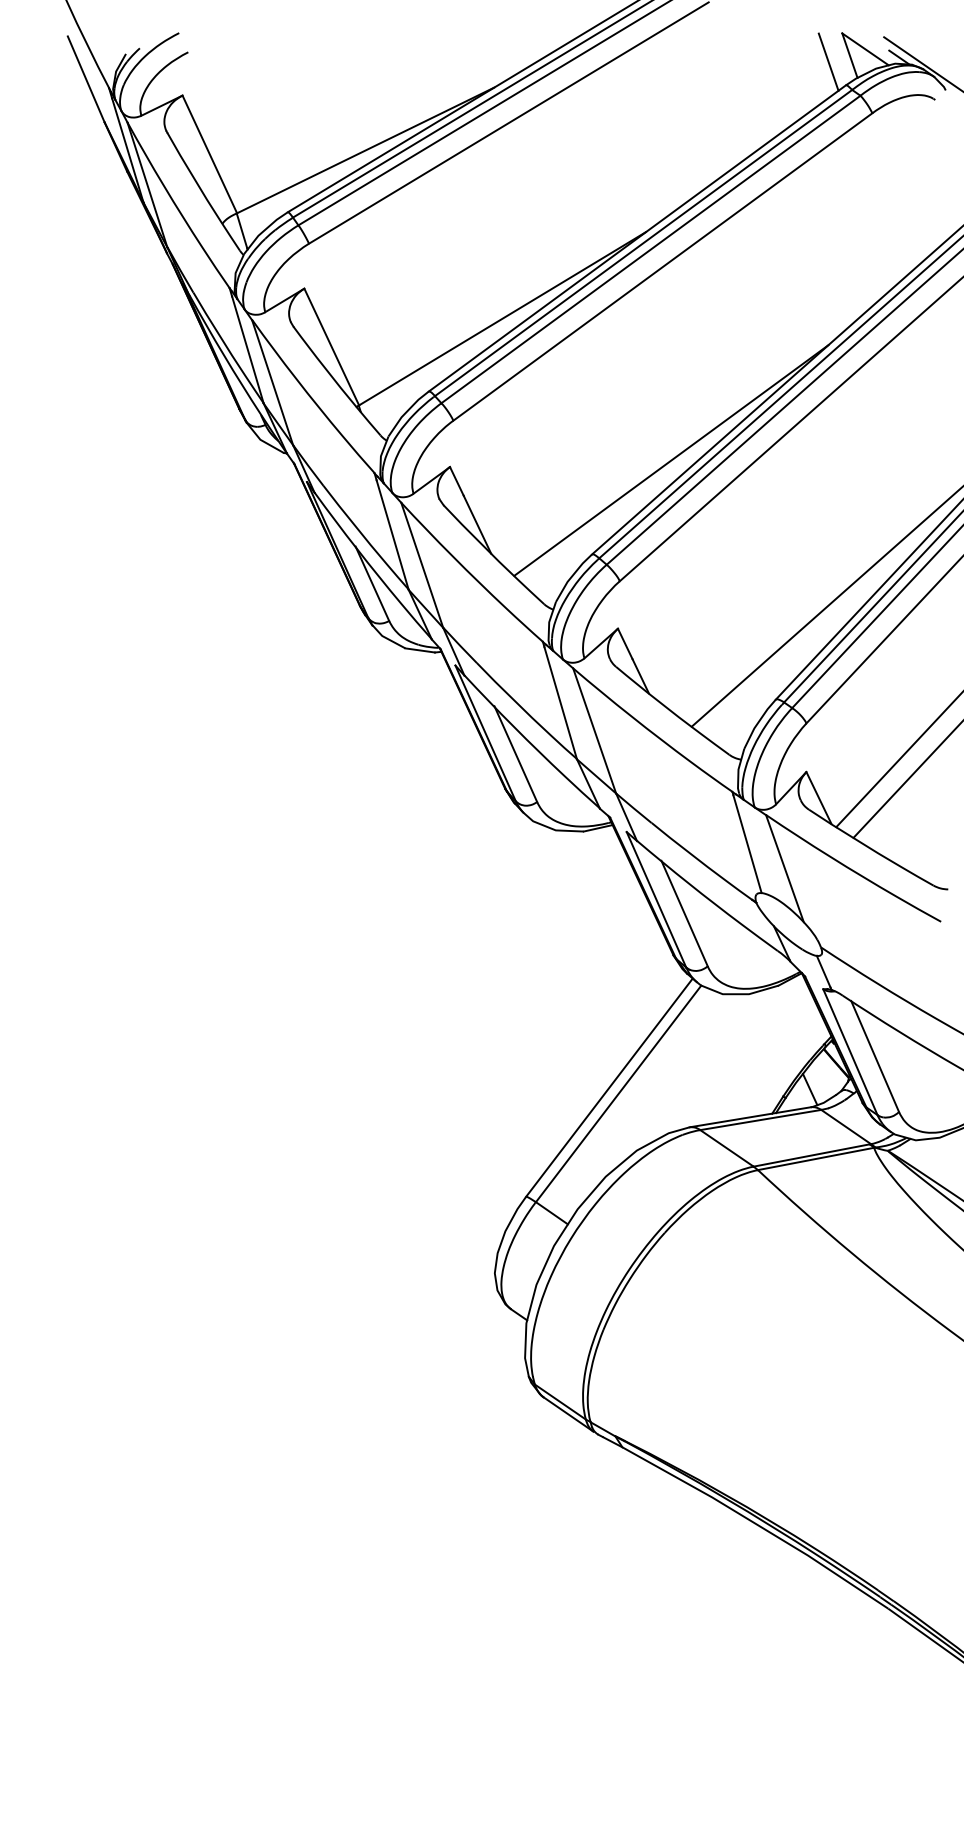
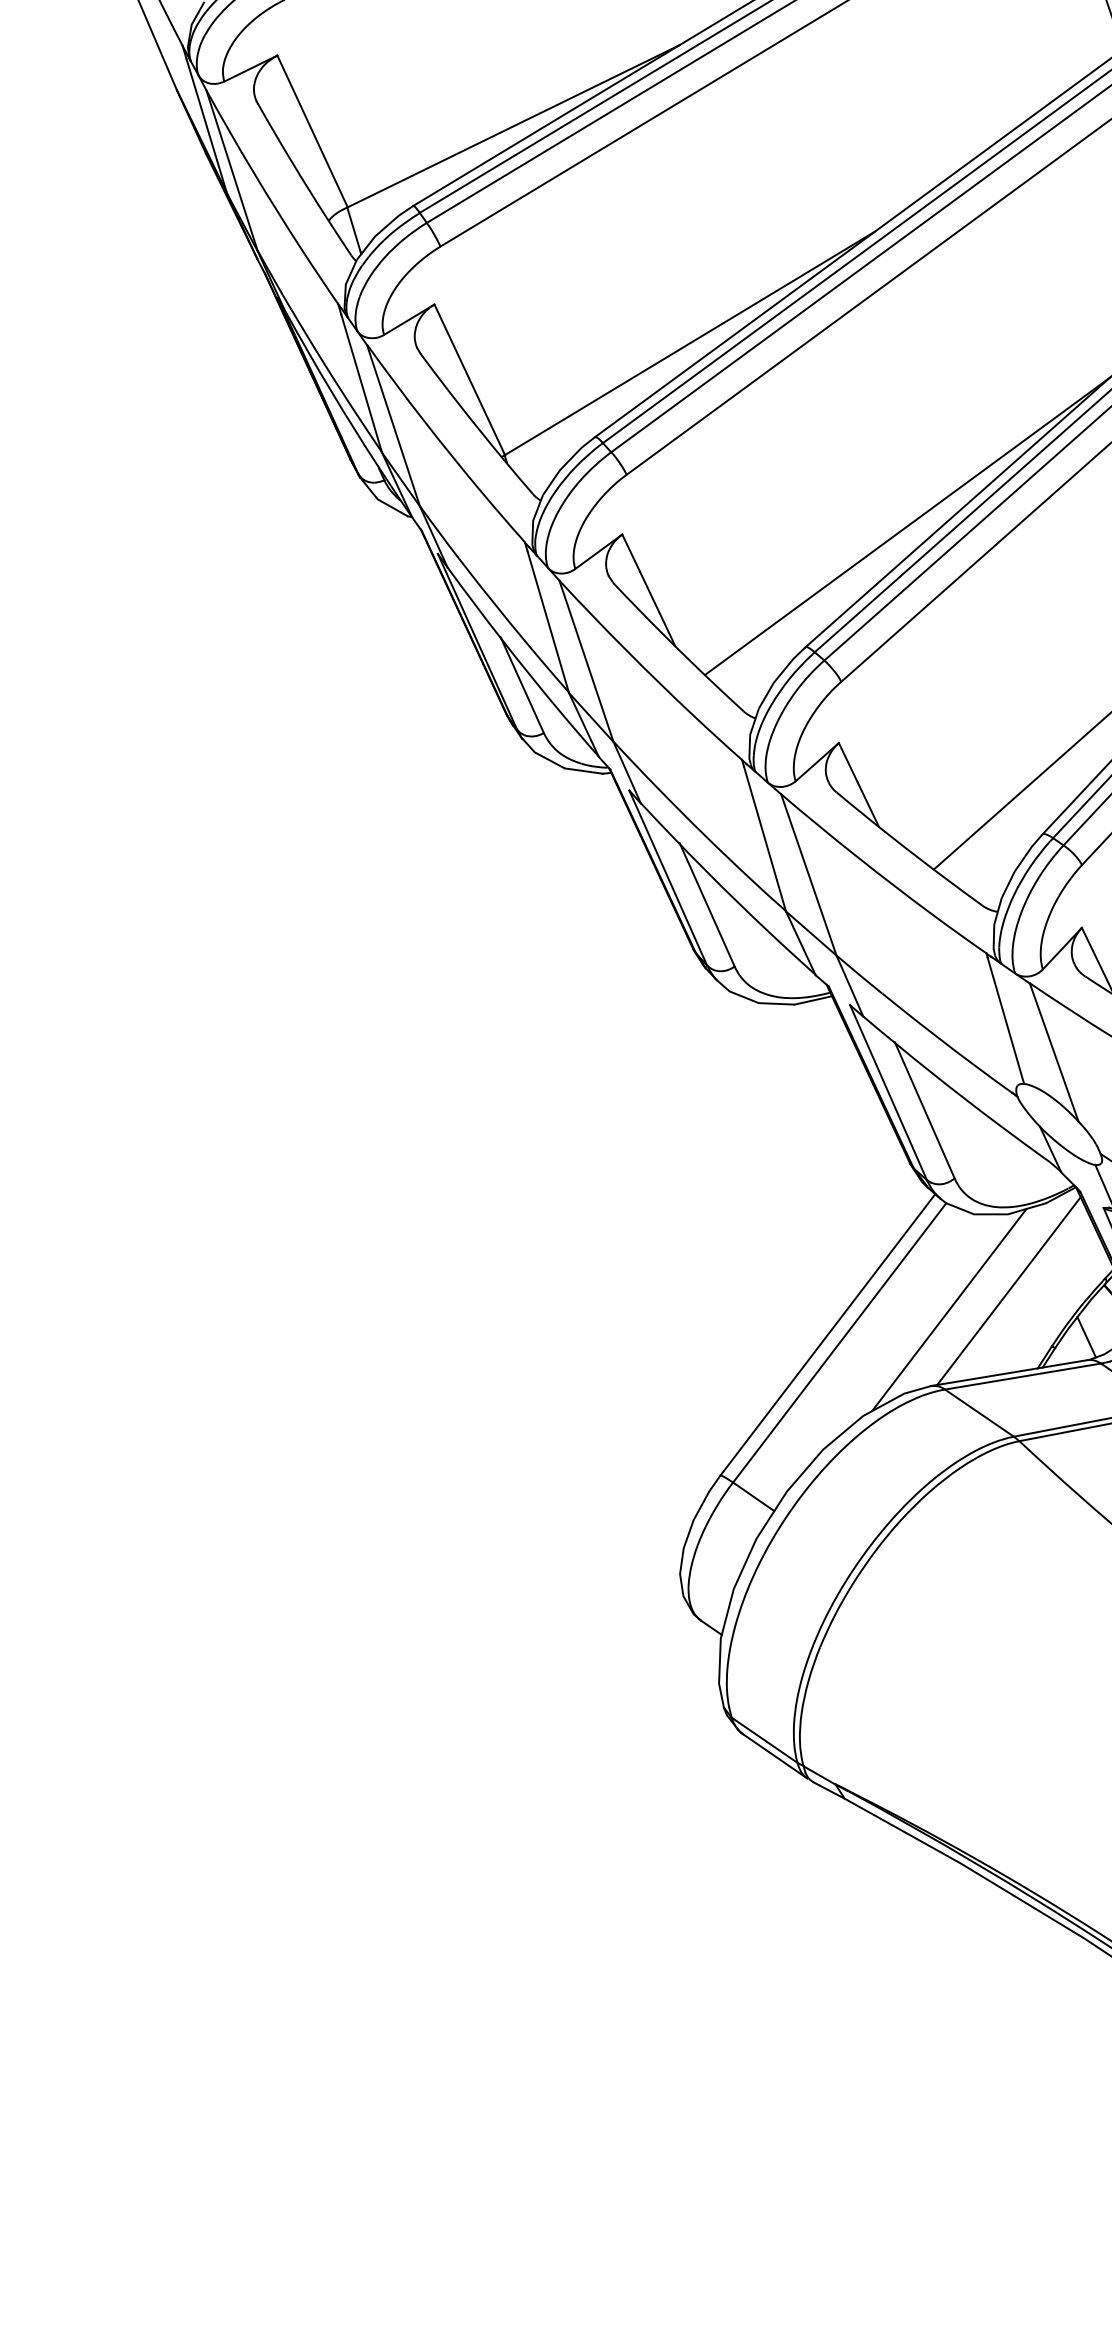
line: (749, 1053) -> (1008, 1290), added
line: (703, 1068) -> (949, 1310), added

